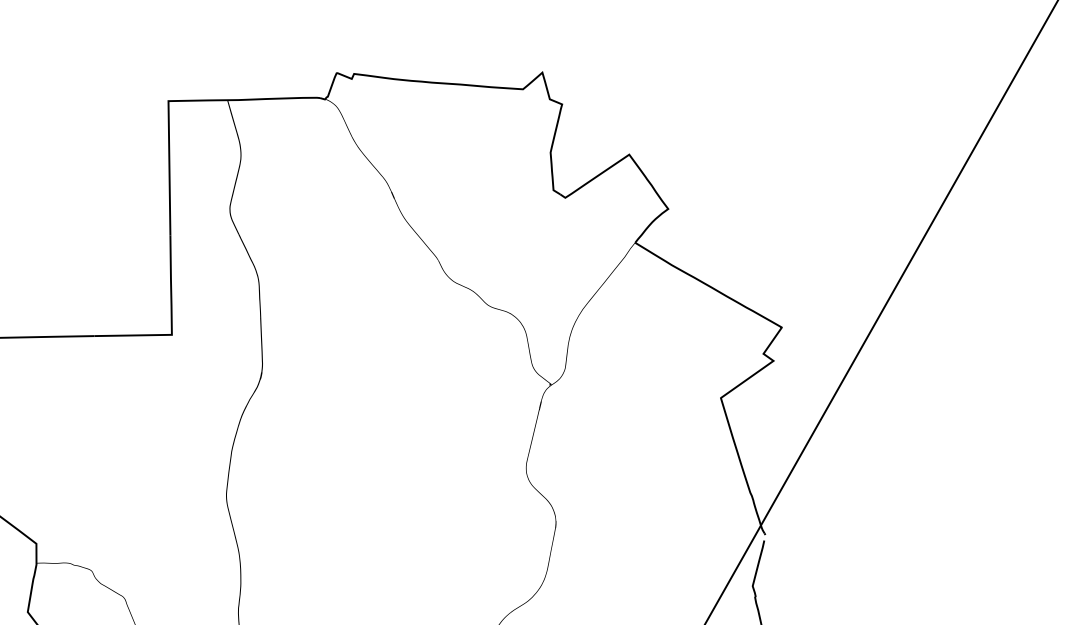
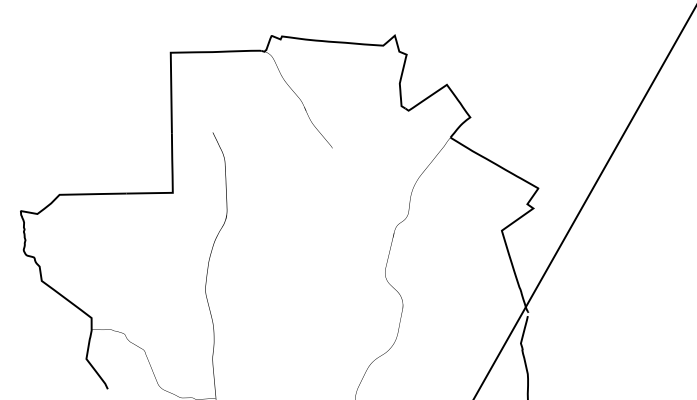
fill: (233, 167) -> (209, 92), removed
fill: (495, 322) -> (366, 185), removed

